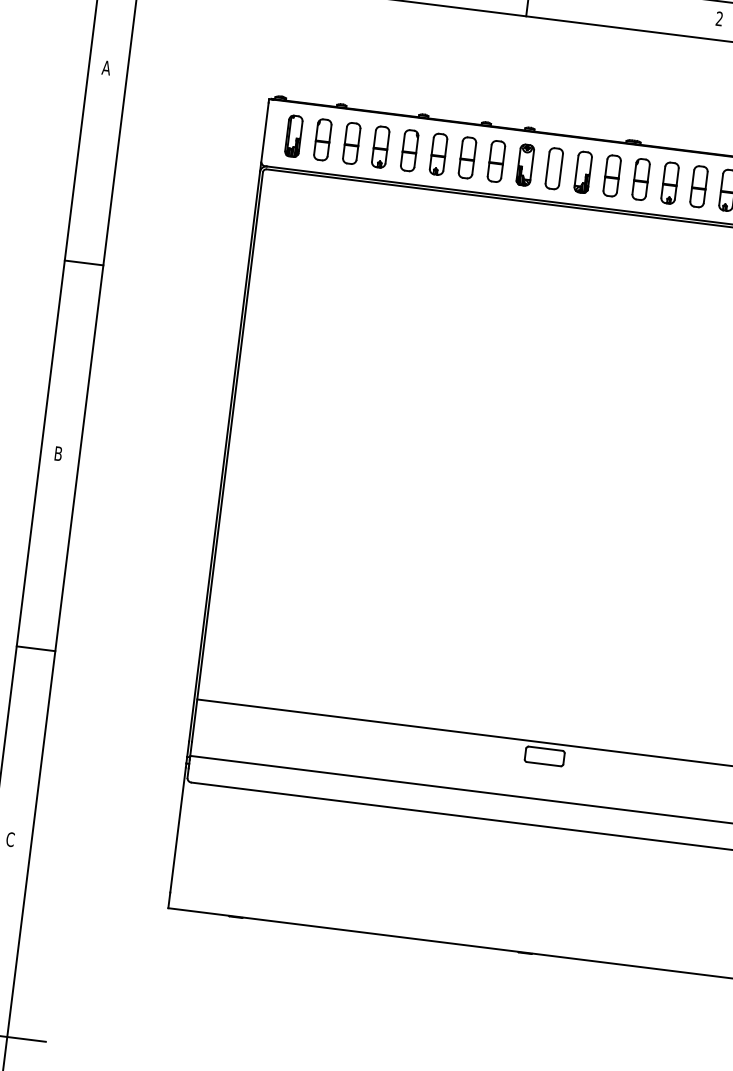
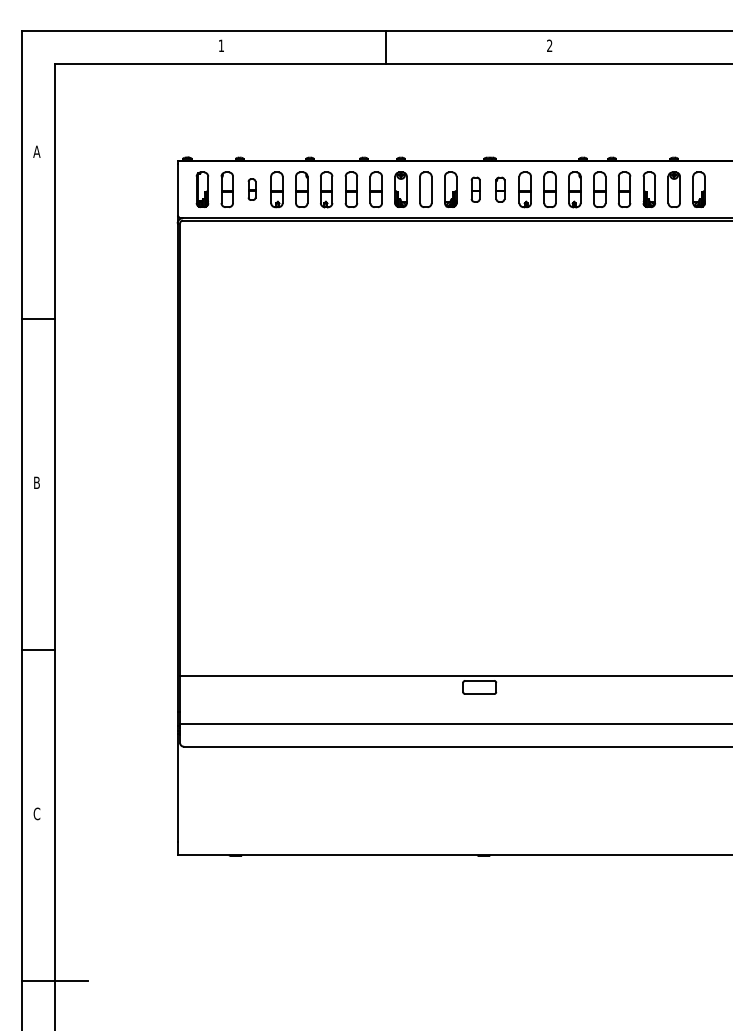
part: (351, 143) -> (251, 189), size x0.6
part: (612, 175) -> (475, 189), size x0.7
part: (641, 179) -> (500, 189), size x0.7

